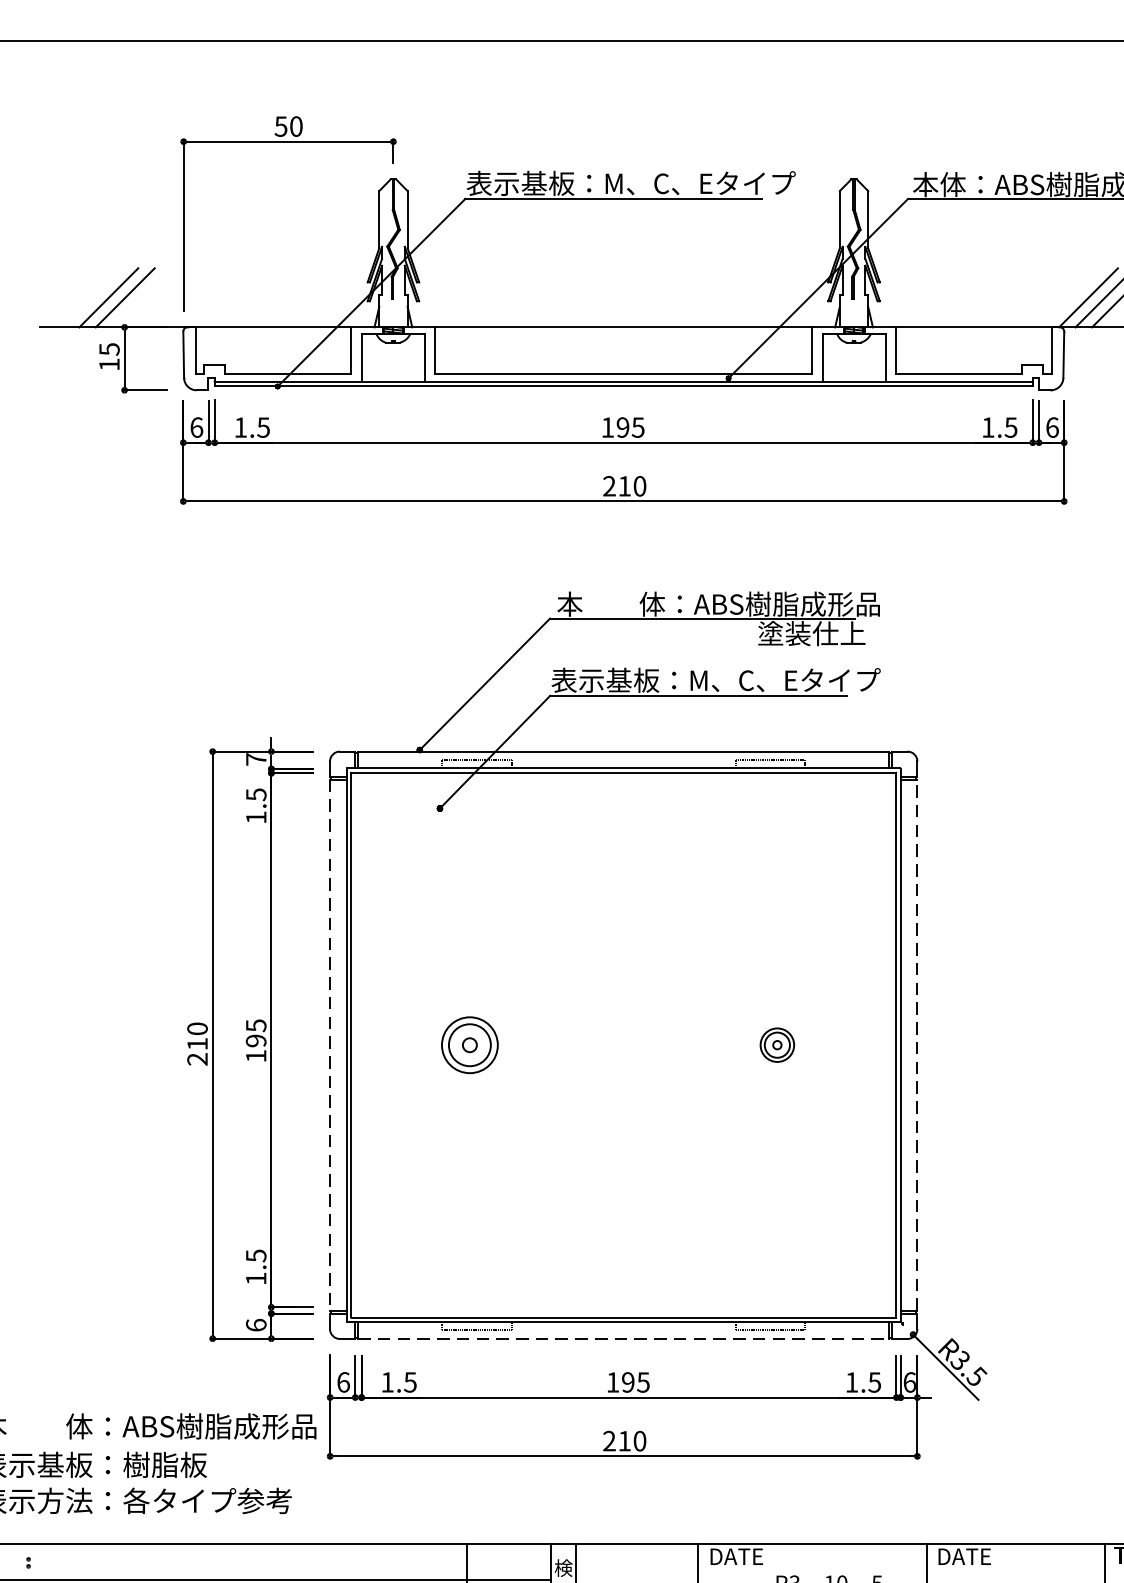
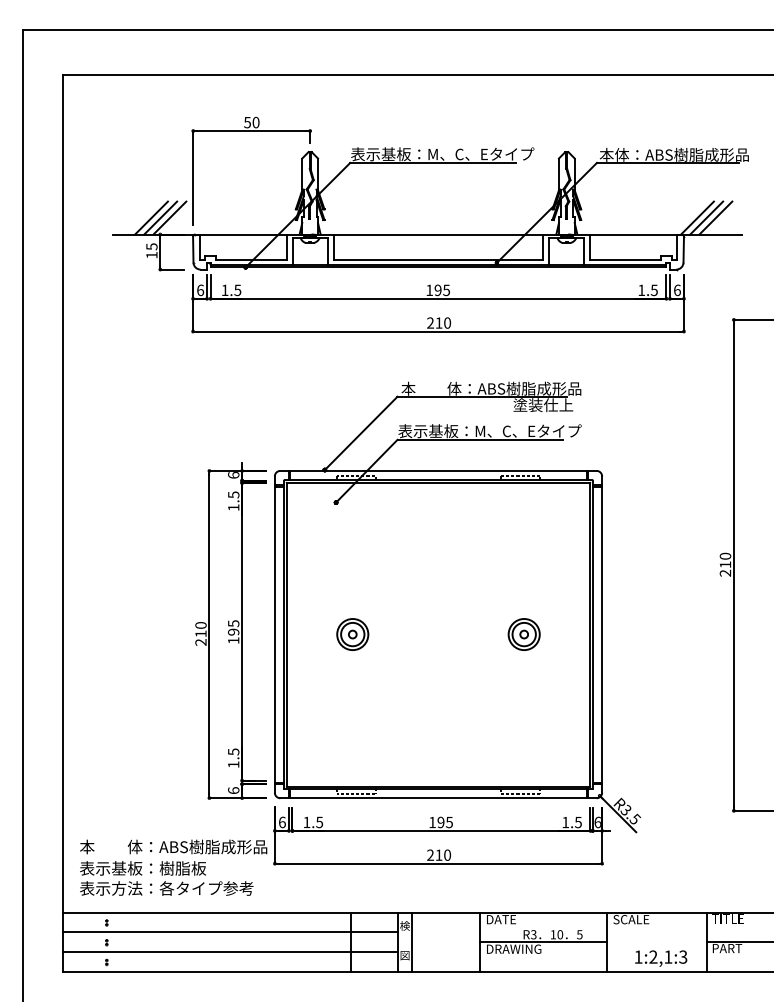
line: (141, 296) -> (169, 217), added
text: (255, 759) -> (233, 475), 7 -> 6
part: (776, 1045) -> (523, 634), size x1.67
line: (918, 1045) -> (602, 634), dashed -> solid
line: (329, 1046) -> (274, 635), dashed -> solid
line: (625, 1339) -> (439, 798), dashed -> solid
text: (970, 1556) -> (631, 919), DATE -> SCALE

